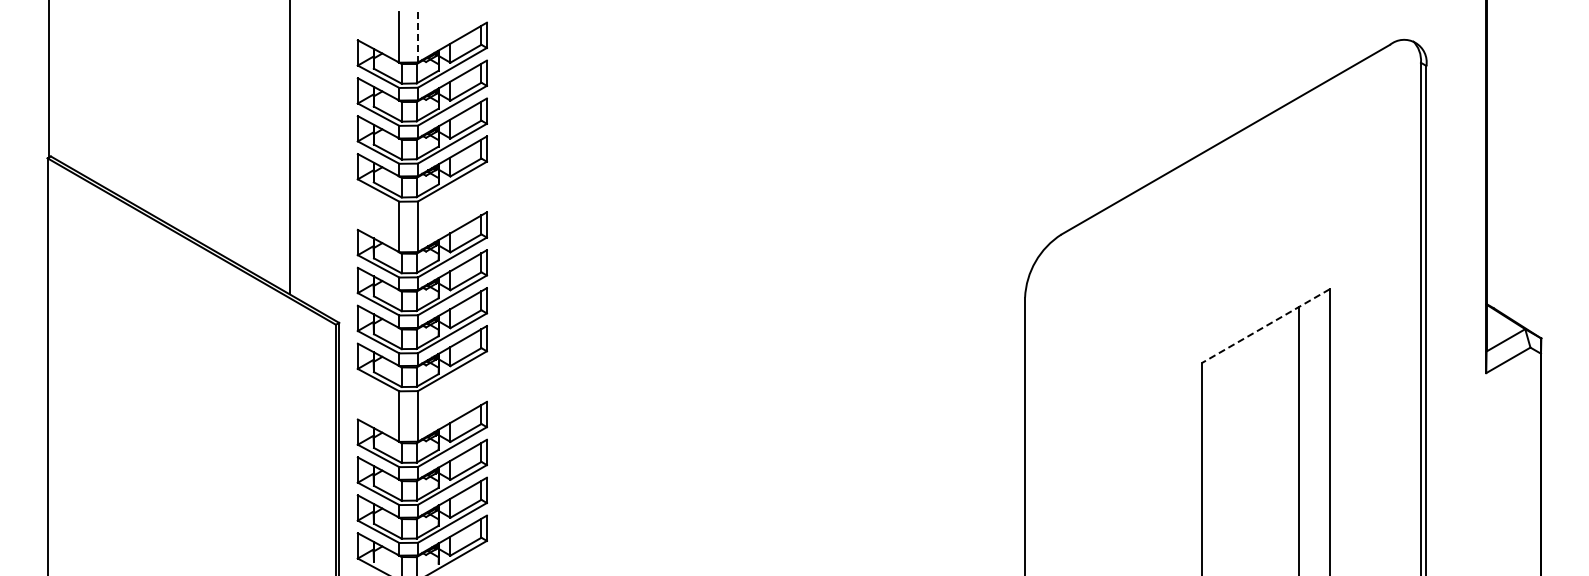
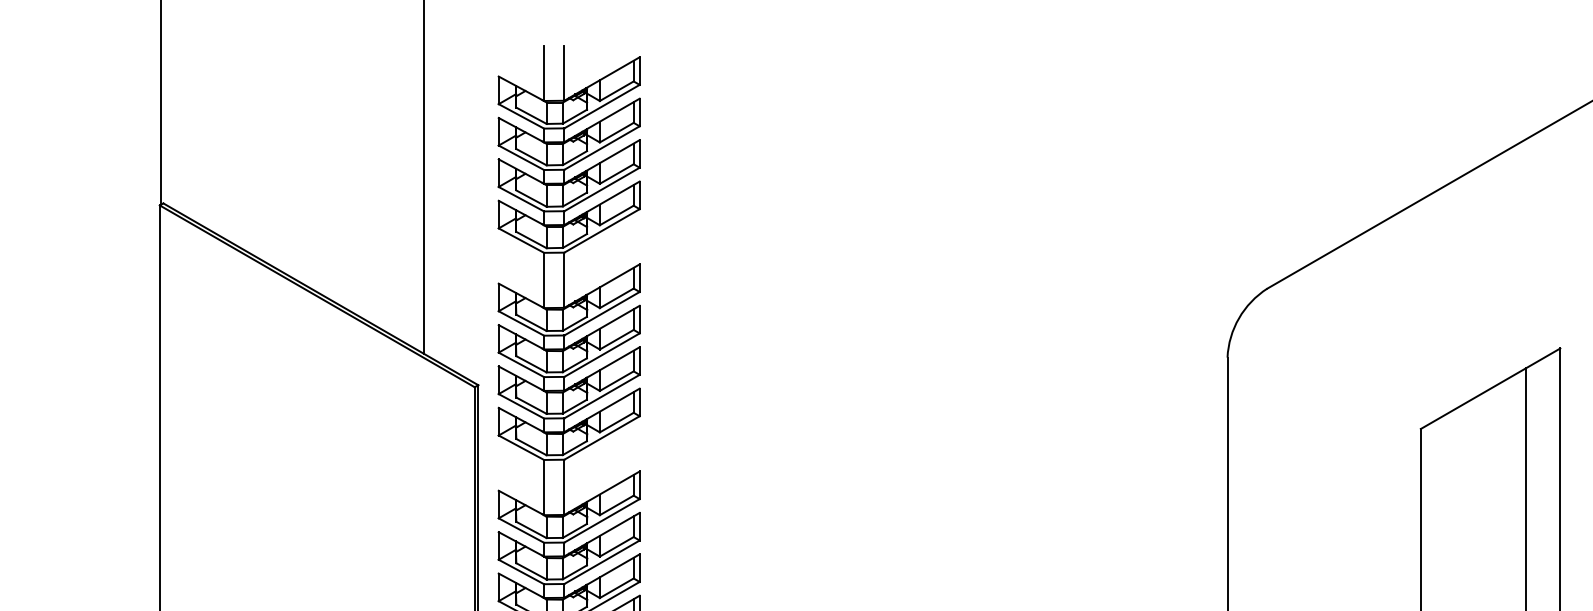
line: (417, 37) -> (563, 73), dashed -> solid
line: (1265, 326) -> (1490, 389), dashed -> solid

